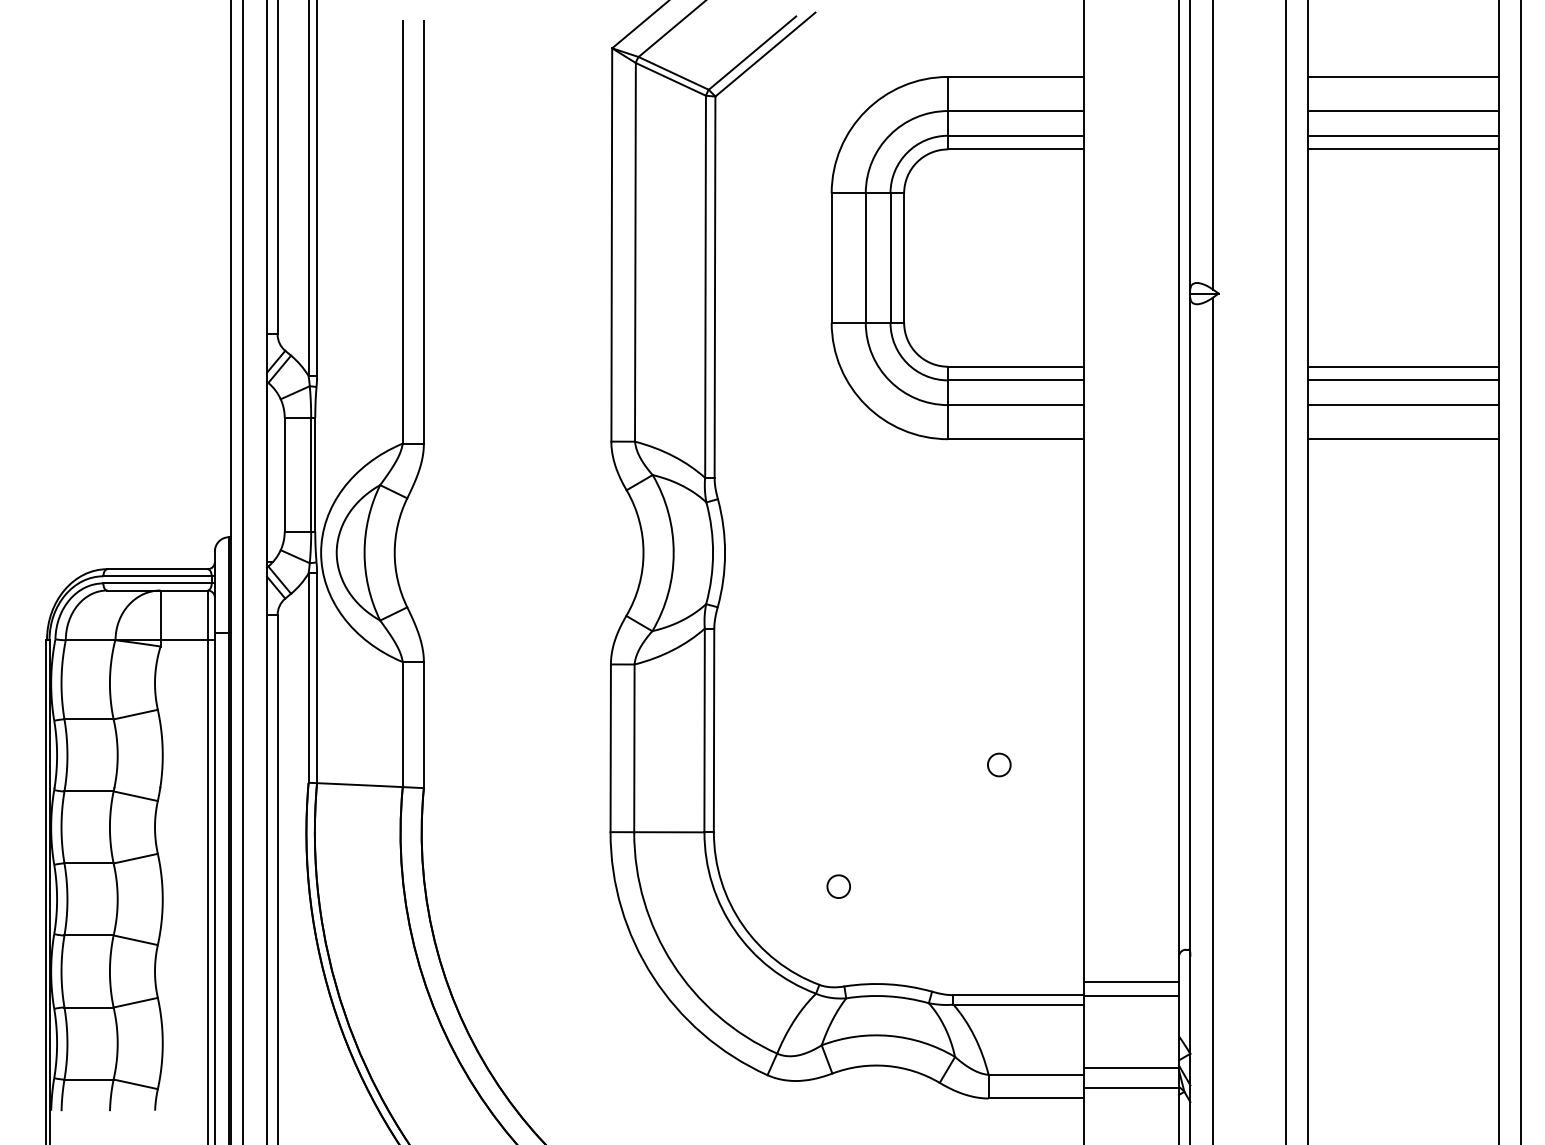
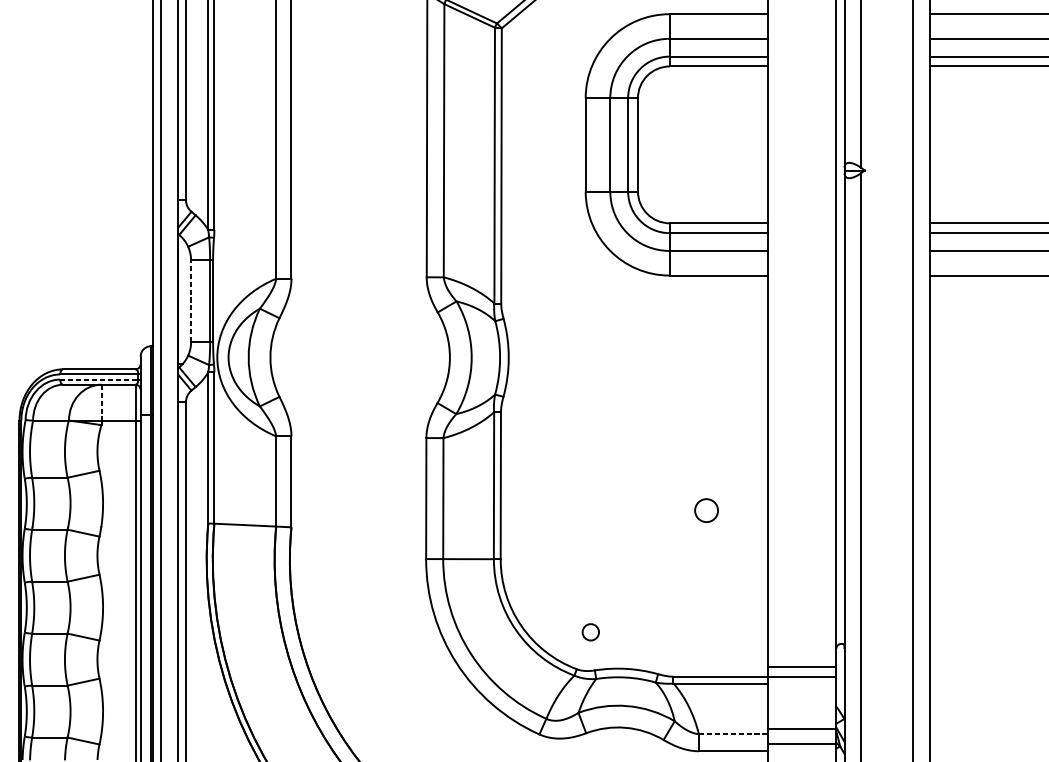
line: (284, 474) -> (190, 301), solid -> dashed
line: (158, 583) -> (99, 379), solid -> dashed
line: (160, 615) -> (101, 402), solid -> dashed
circle: (999, 764) -> (706, 510), size x1.4
circle: (838, 886) -> (590, 632), moved
line: (1036, 1074) -> (733, 733), solid -> dashed

